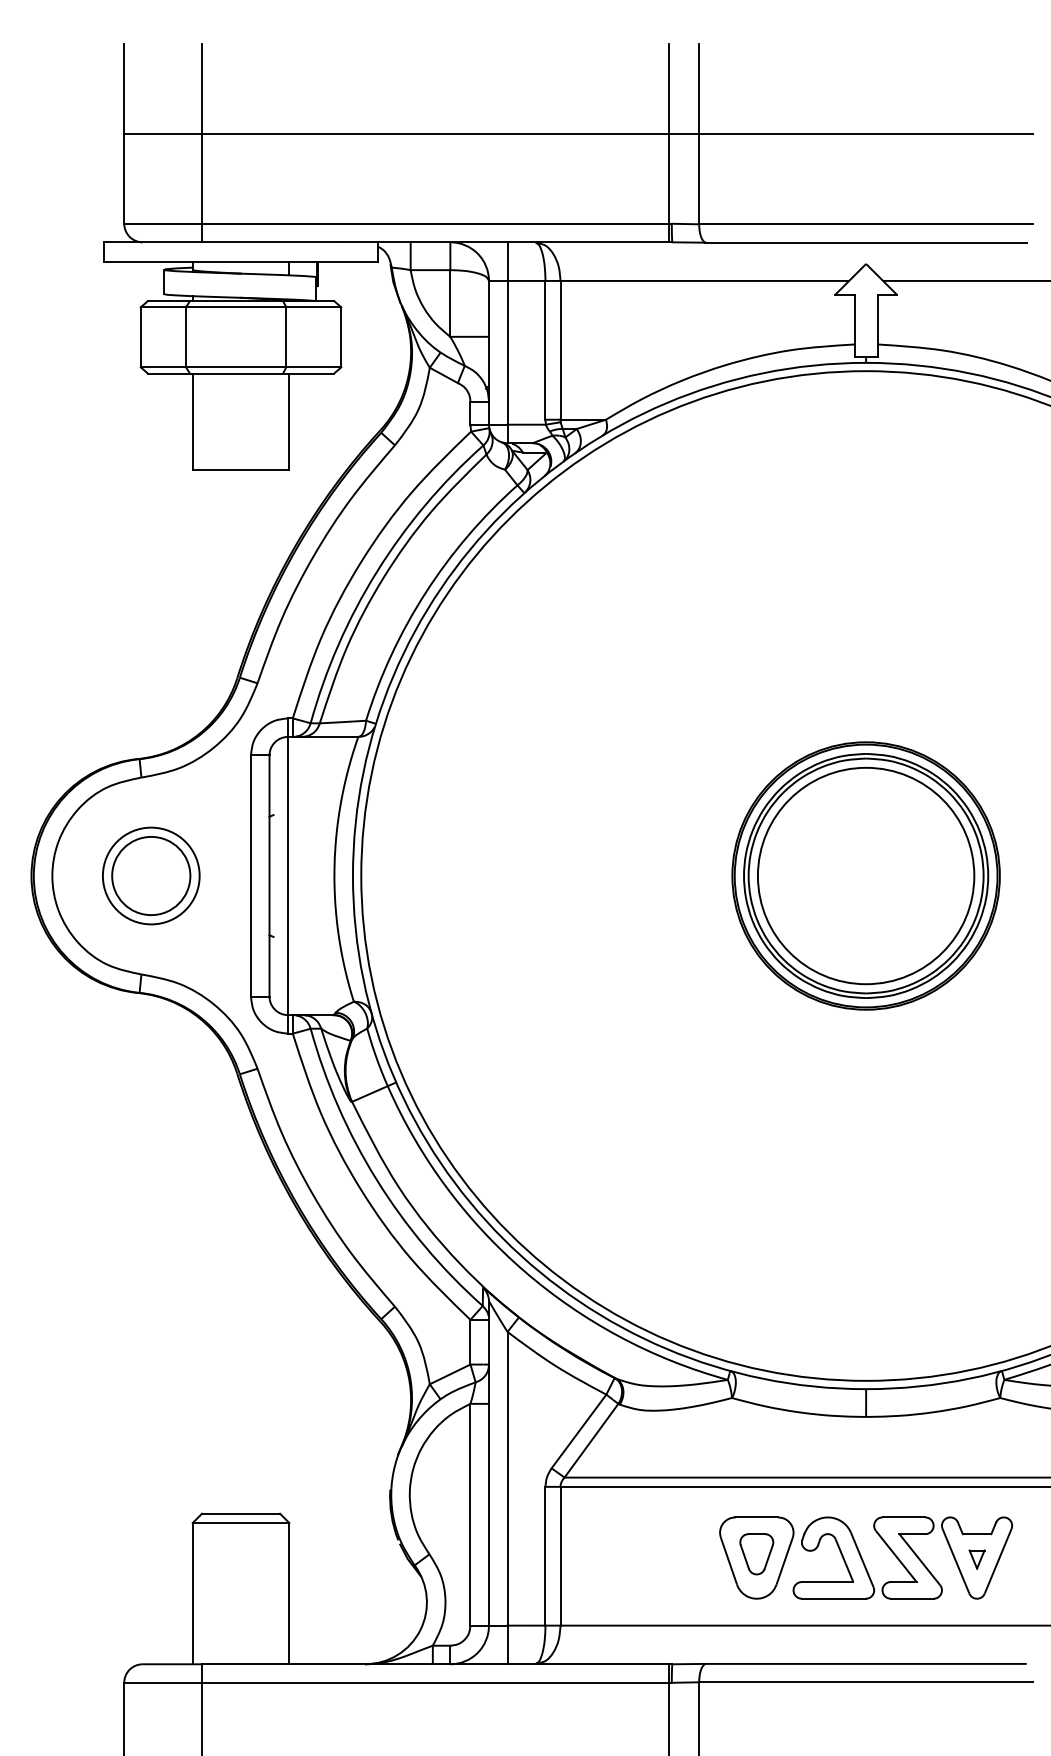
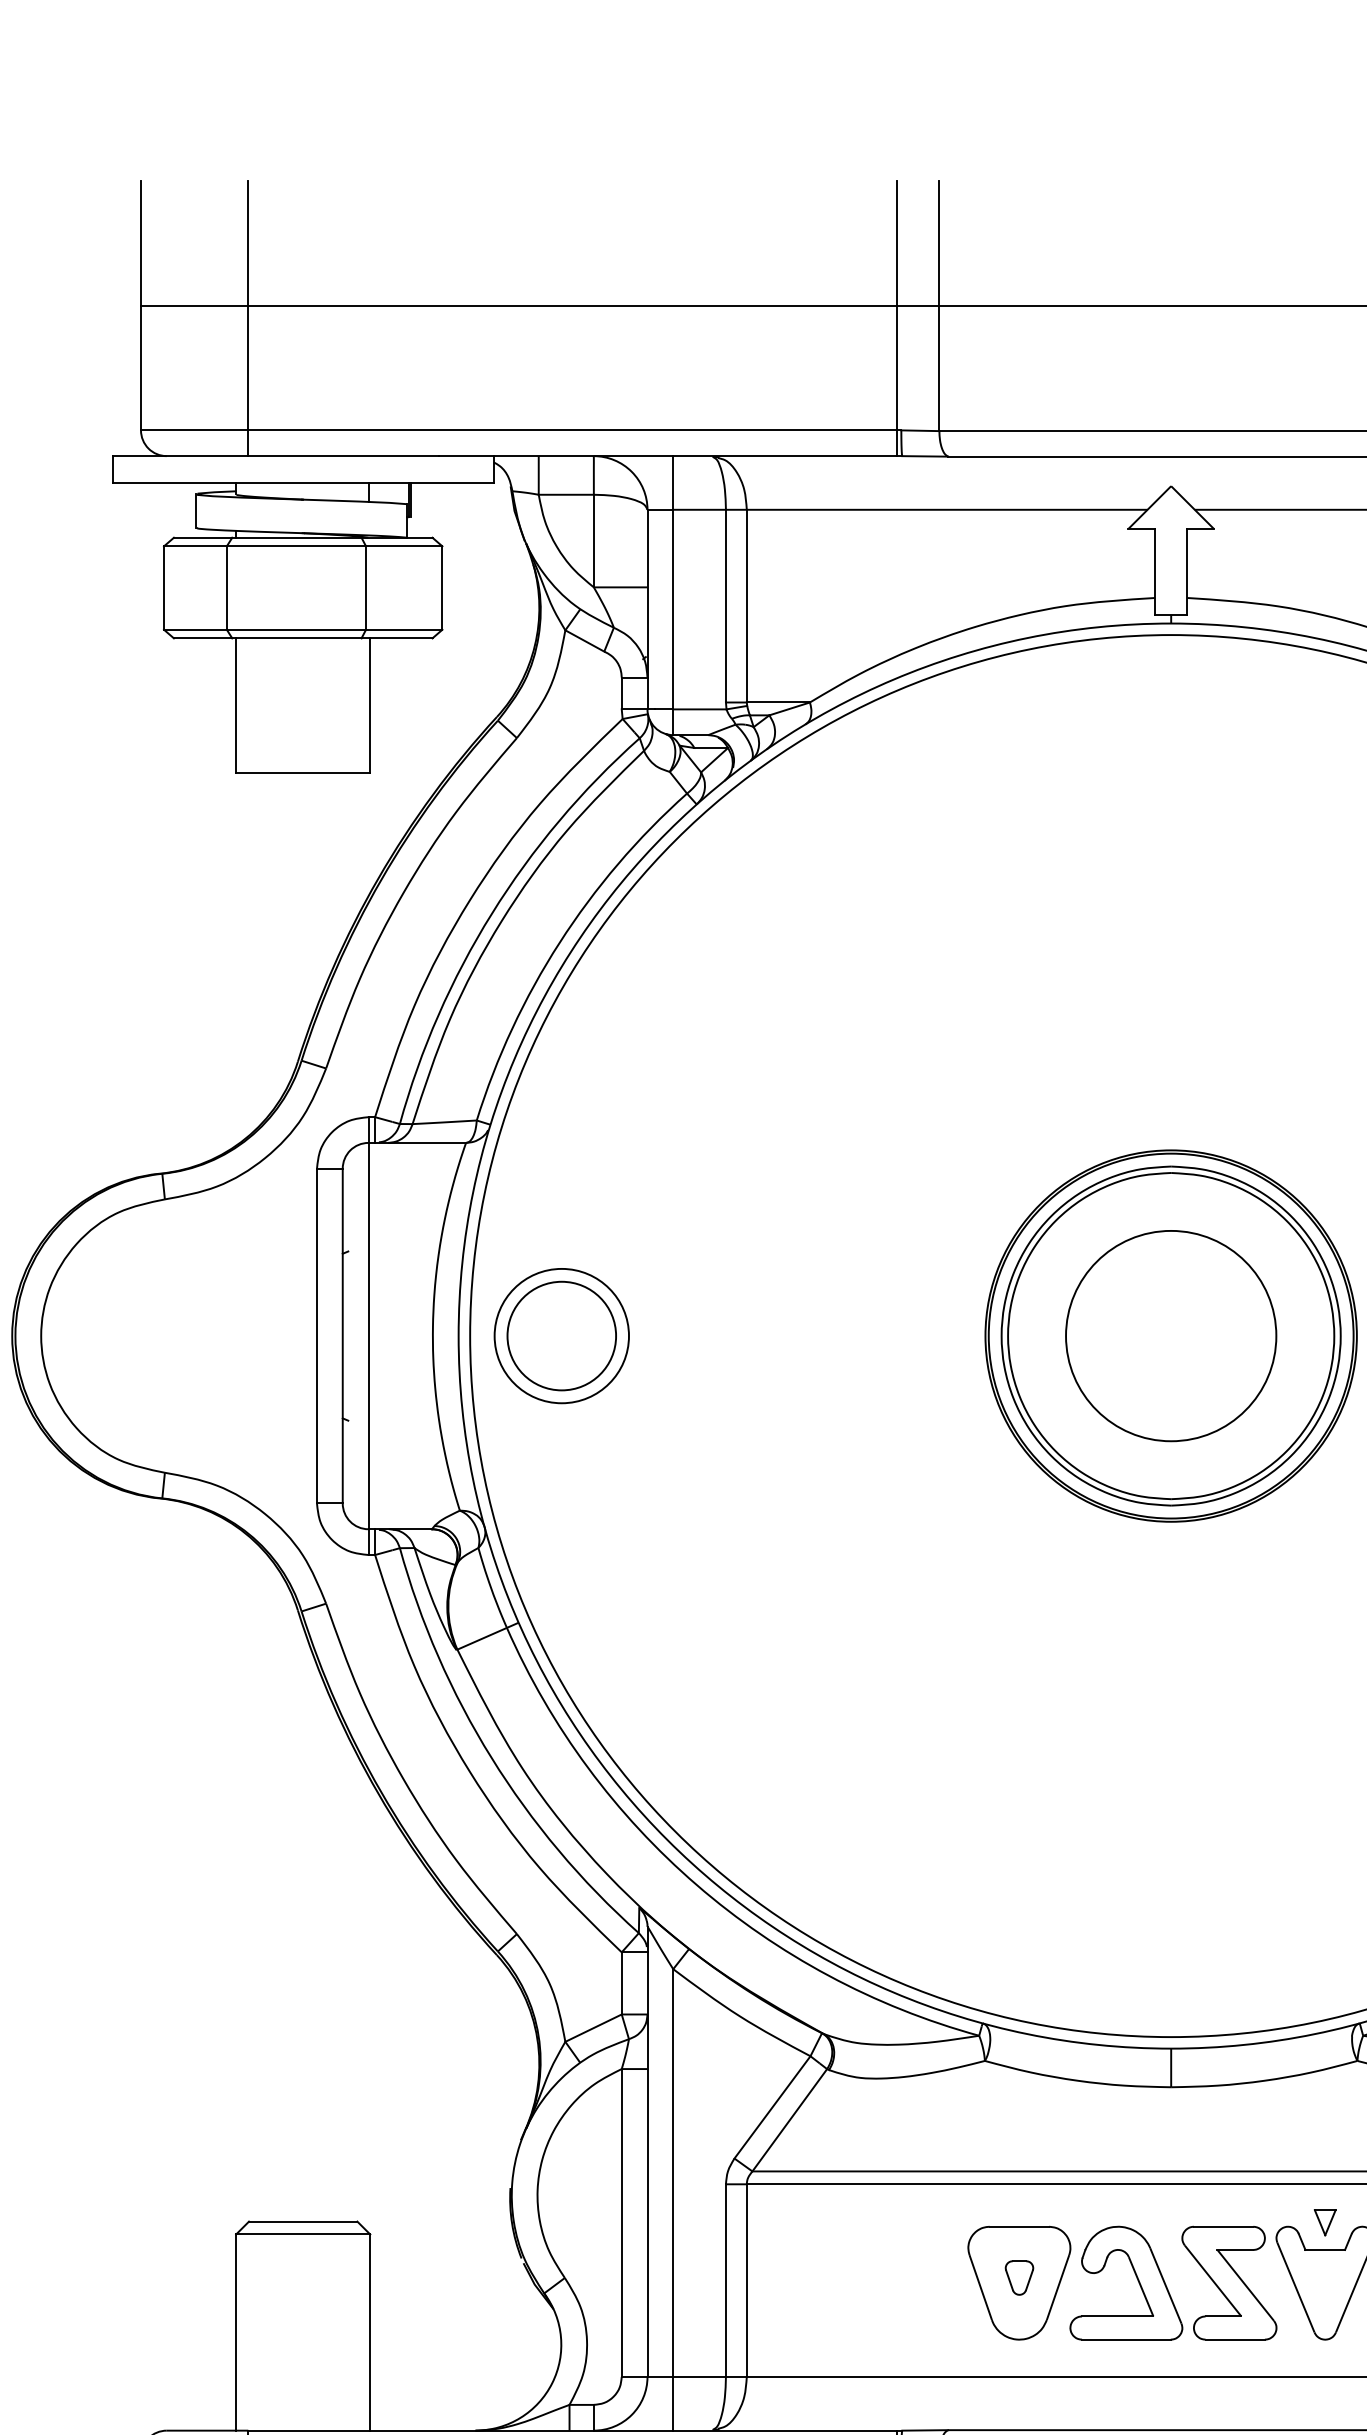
part: (151, 875) -> (562, 1335), moved
circle: (865, 875) -> (1170, 1335), size x0.7
part: (756, 1554) -> (1018, 2278), size x0.6
part: (976, 1559) -> (1324, 2222), moved

